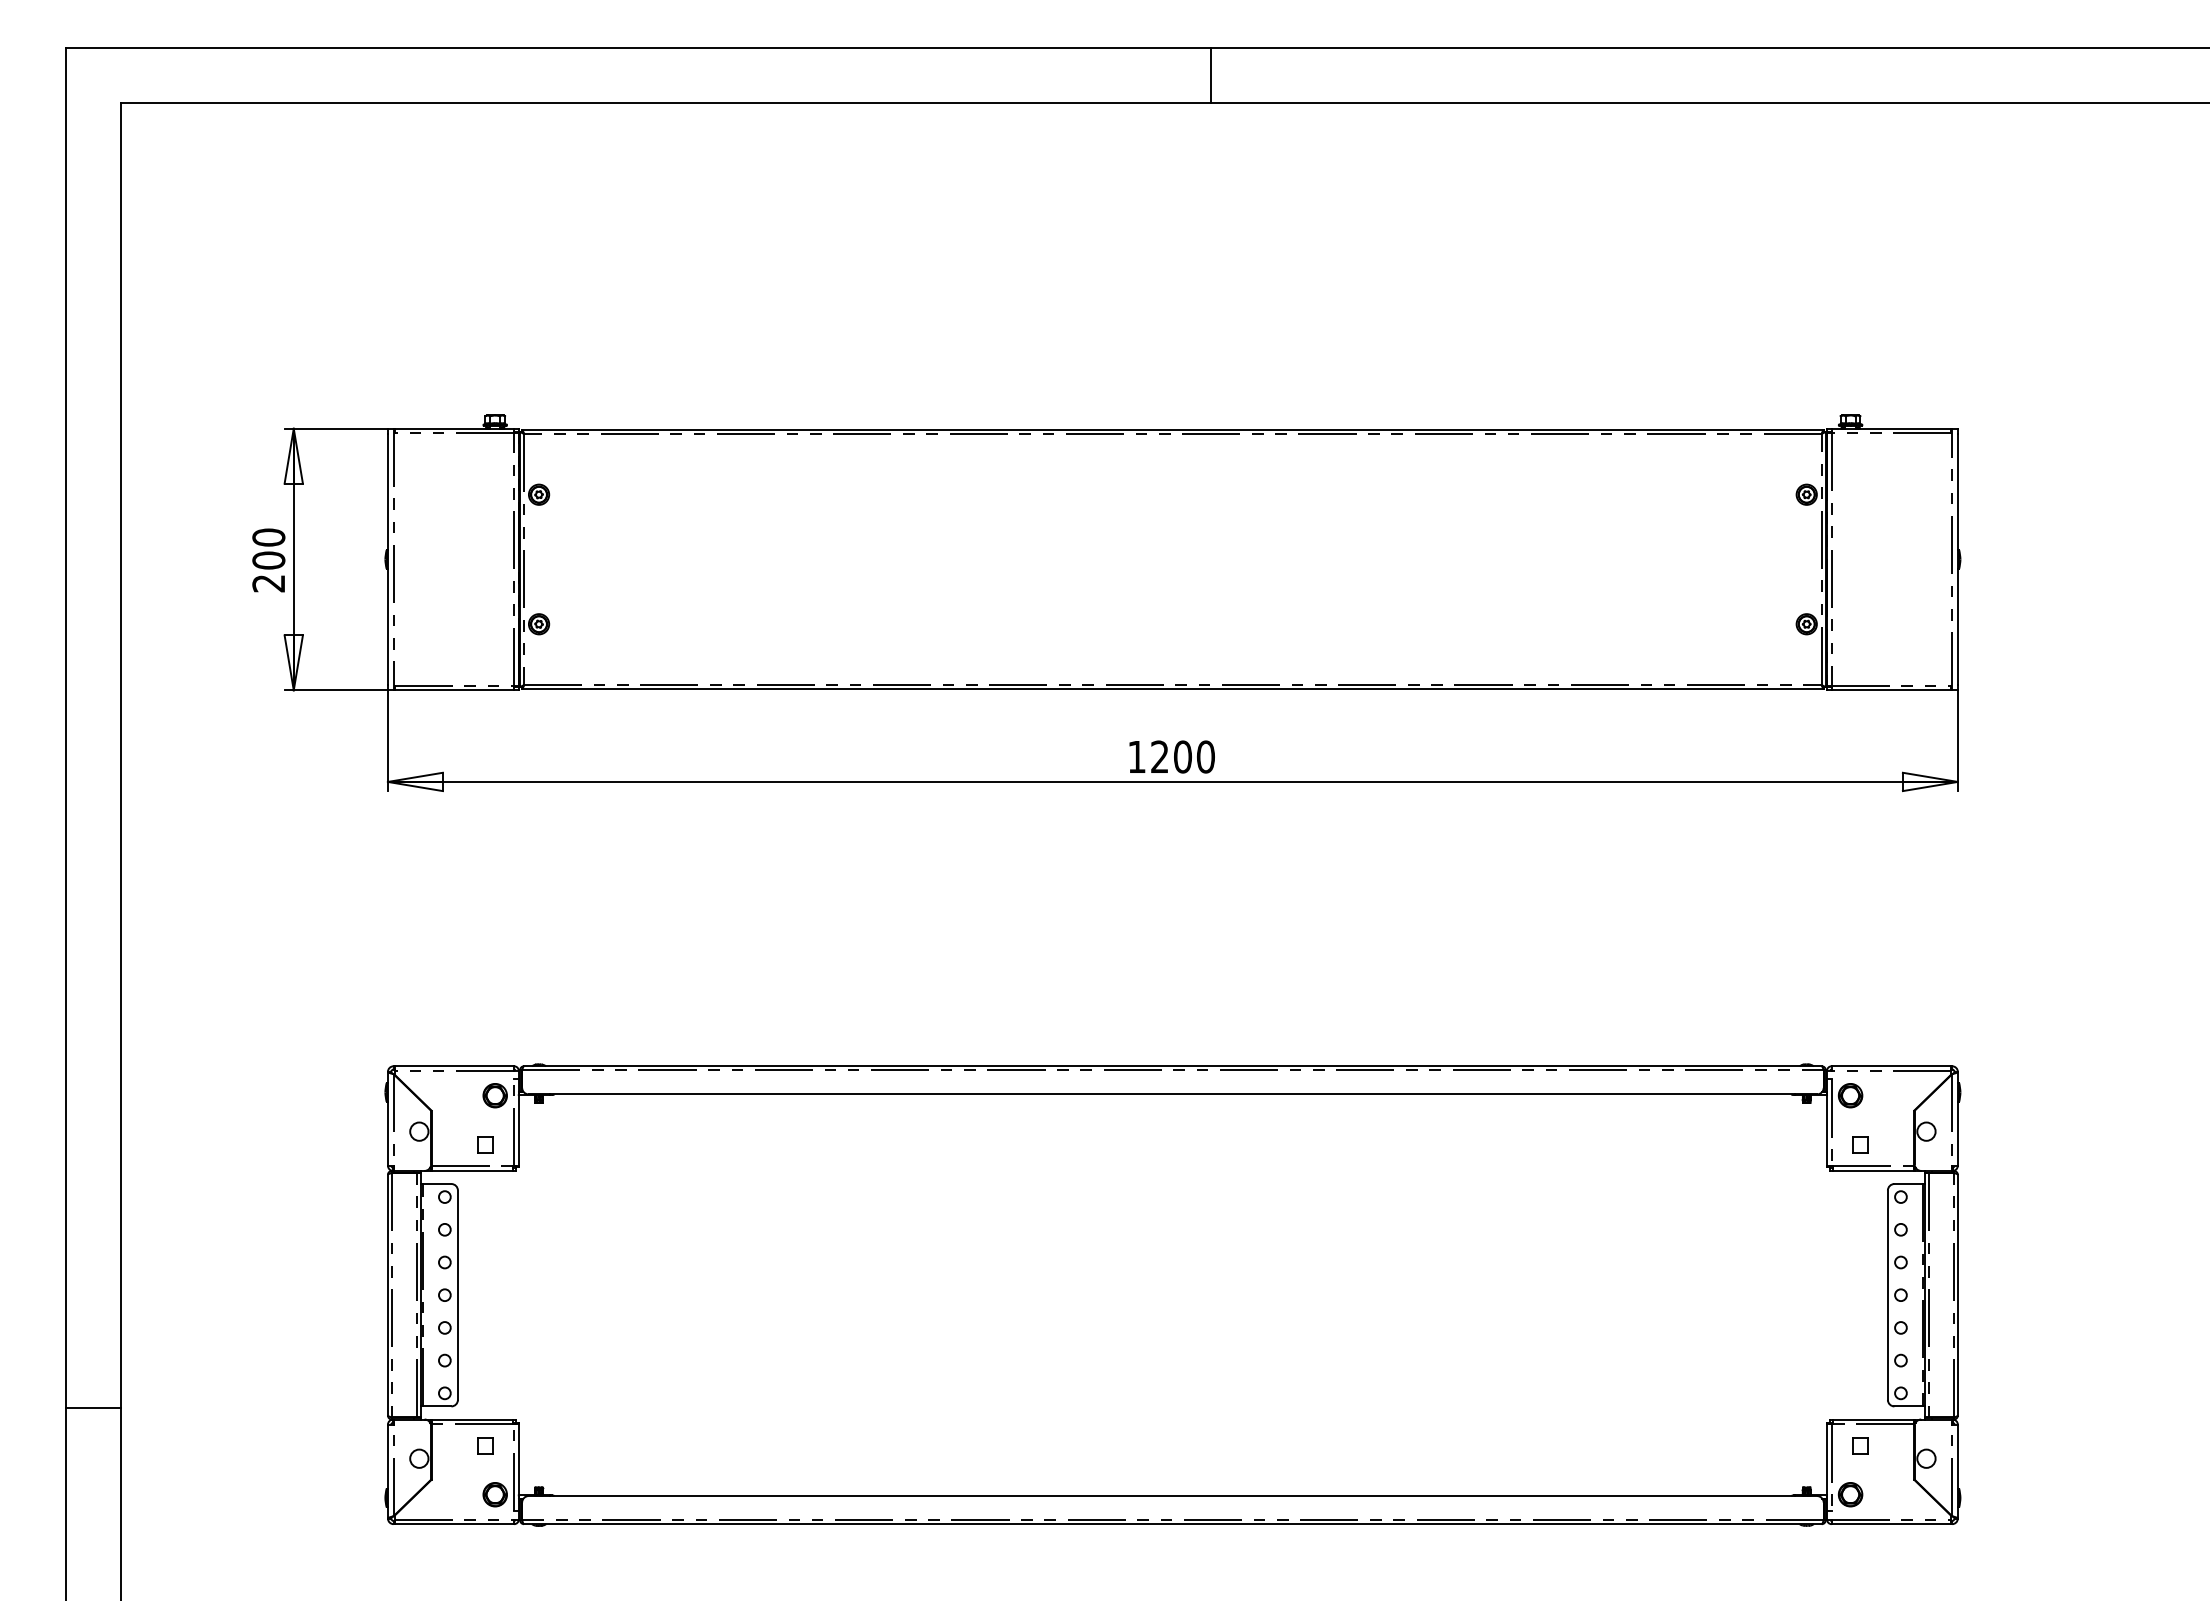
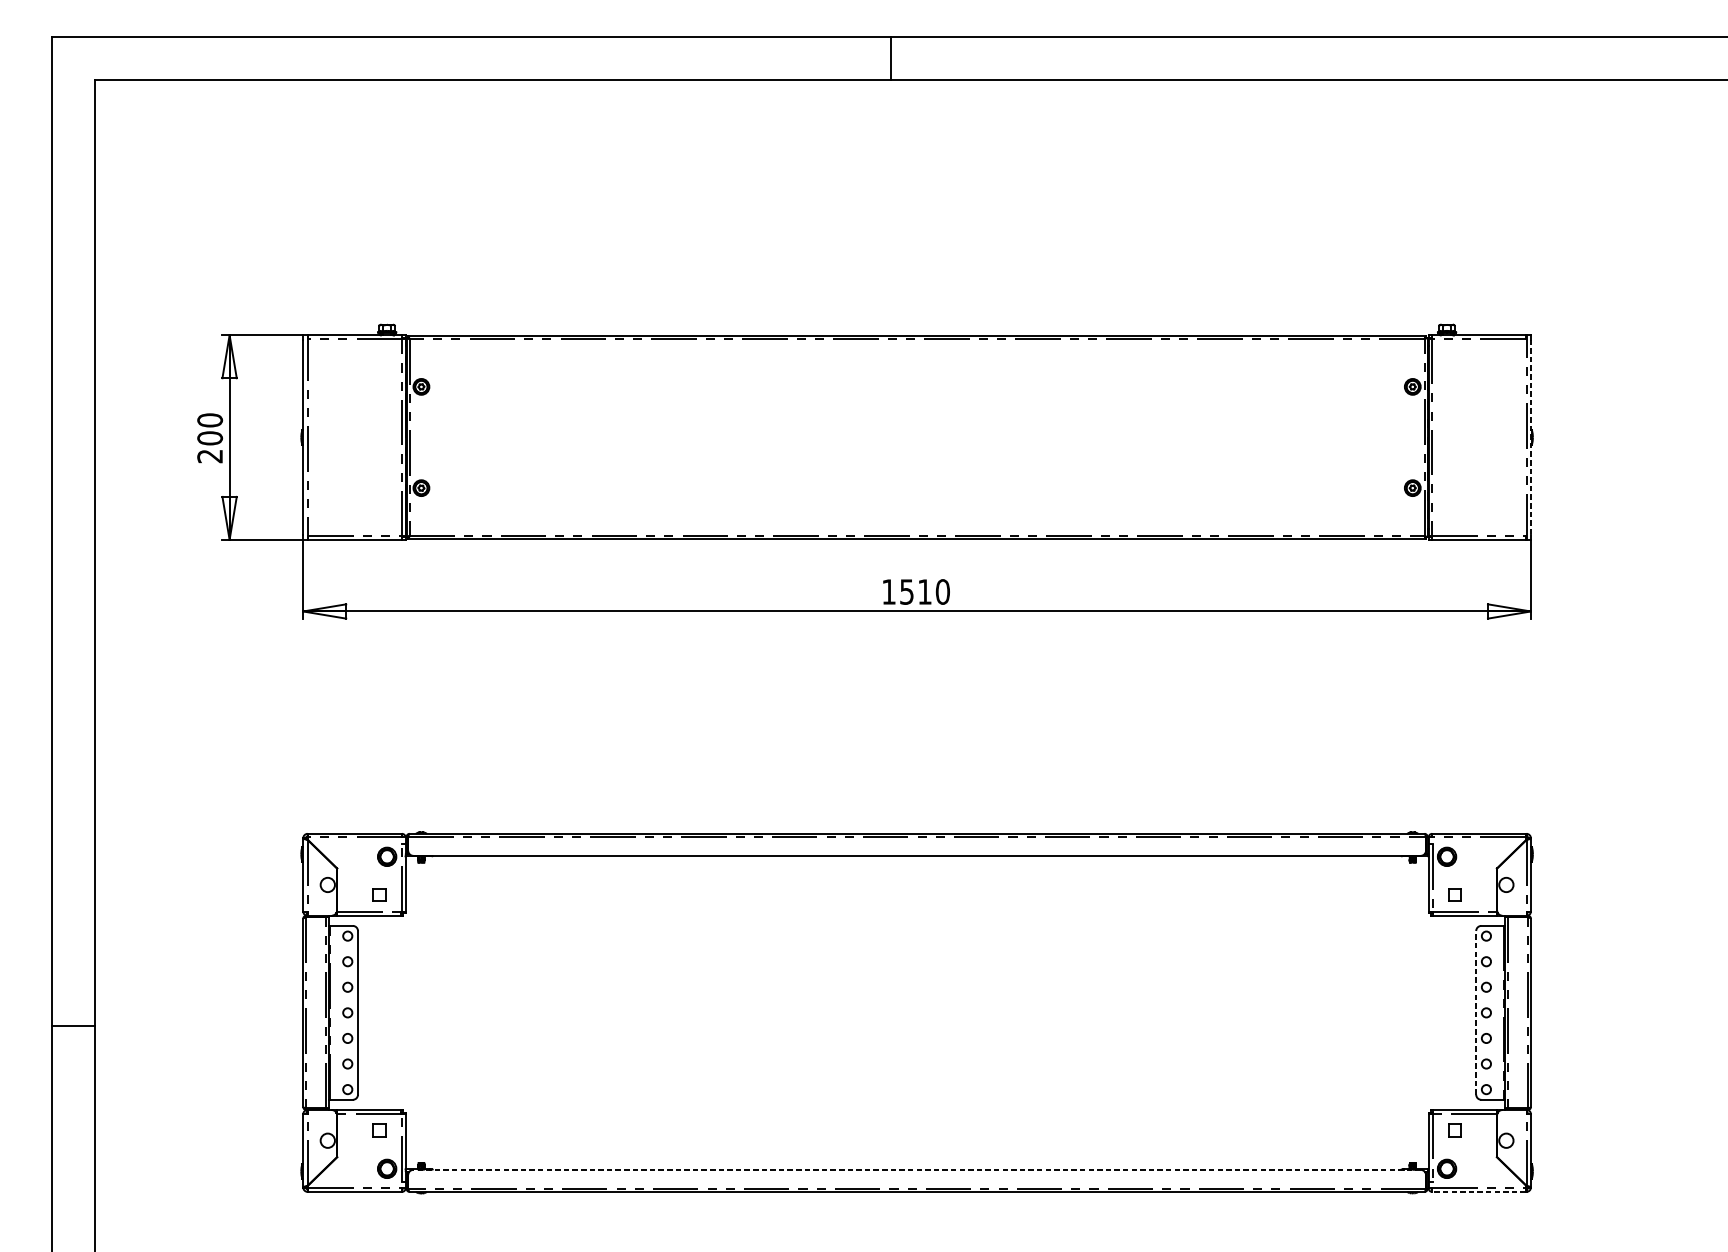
line: (1211, 74) -> (890, 58), moved
line: (1957, 560) -> (1530, 438), solid -> dashed
text: (1171, 756) -> (916, 591), 1200 -> 1510
line: (1887, 1295) -> (1475, 1013), solid -> dashed
line: (93, 1407) -> (73, 1025), moved
line: (1172, 1496) -> (916, 1170), solid -> dashed
line: (1891, 1524) -> (1479, 1192), solid -> dashed

